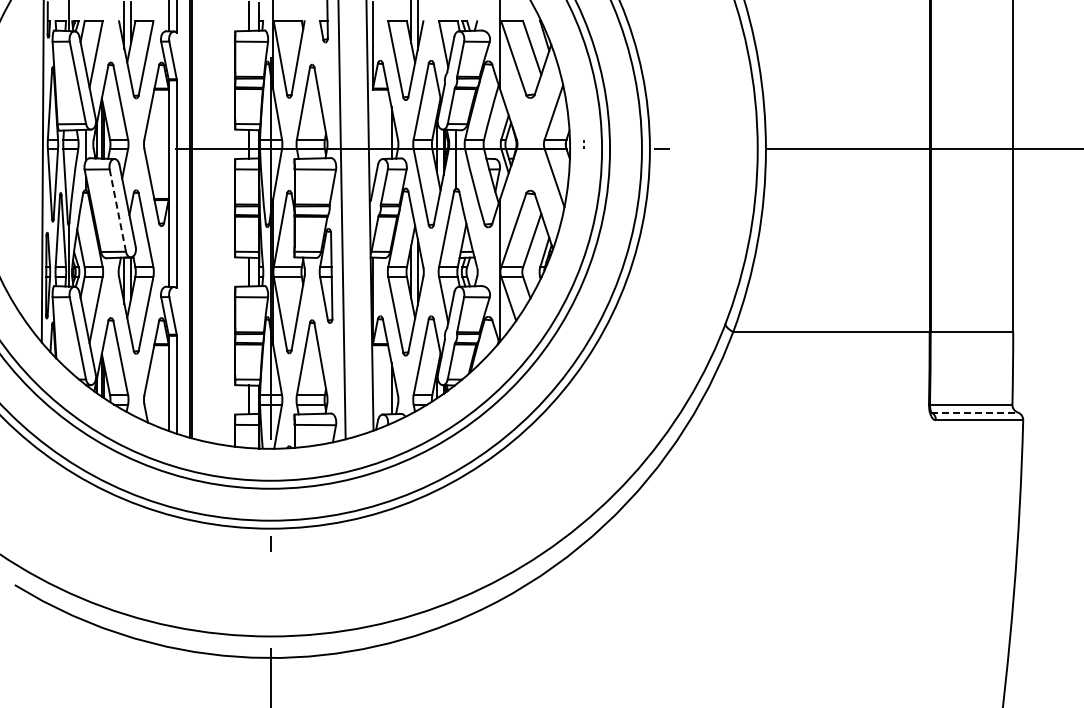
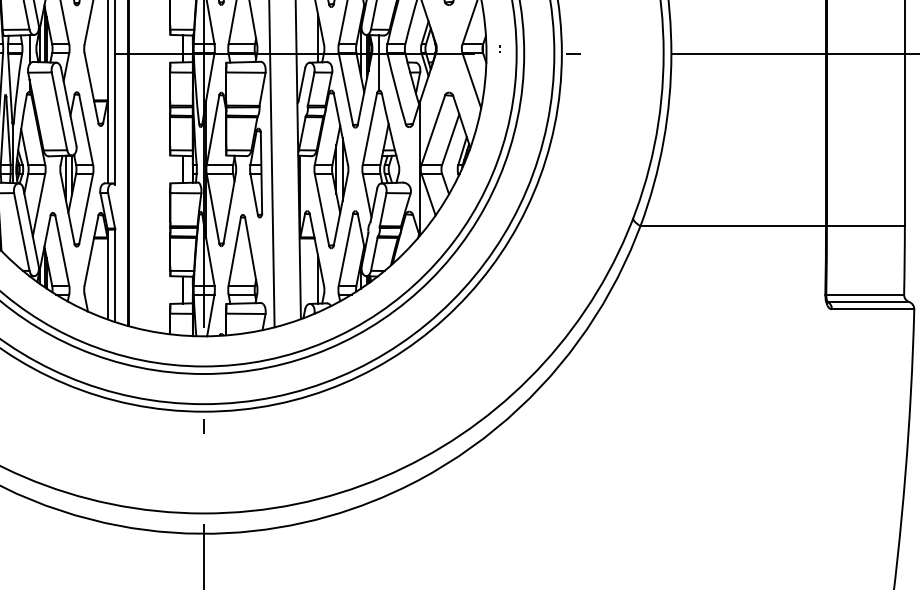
line: (117, 211) -> (59, 112), dashed -> solid
line: (975, 412) -> (869, 302), dashed -> solid

